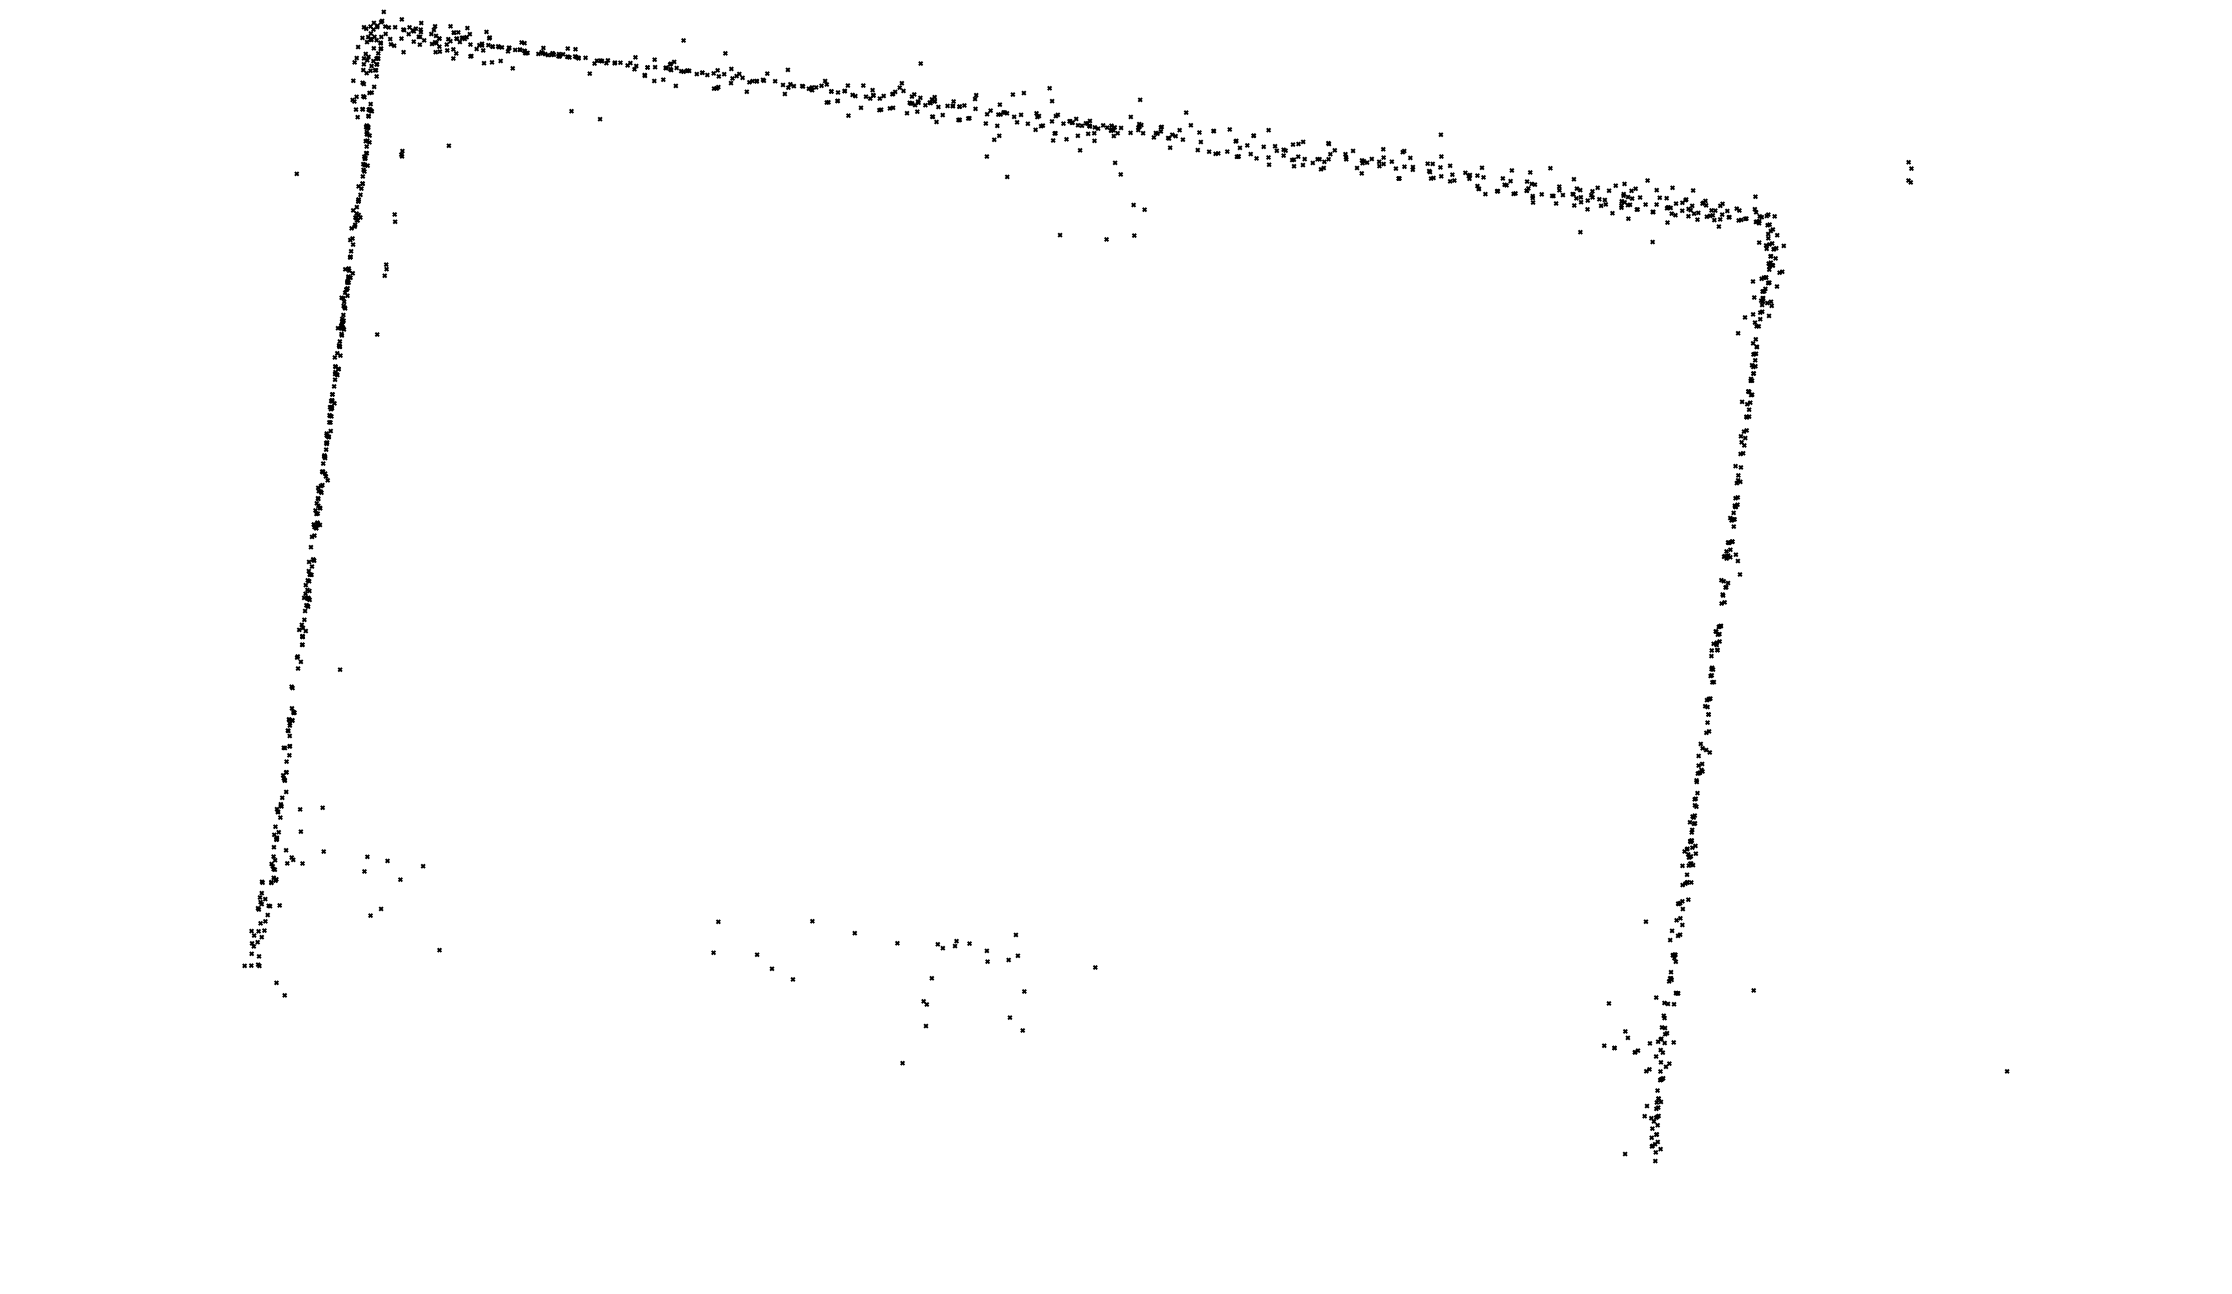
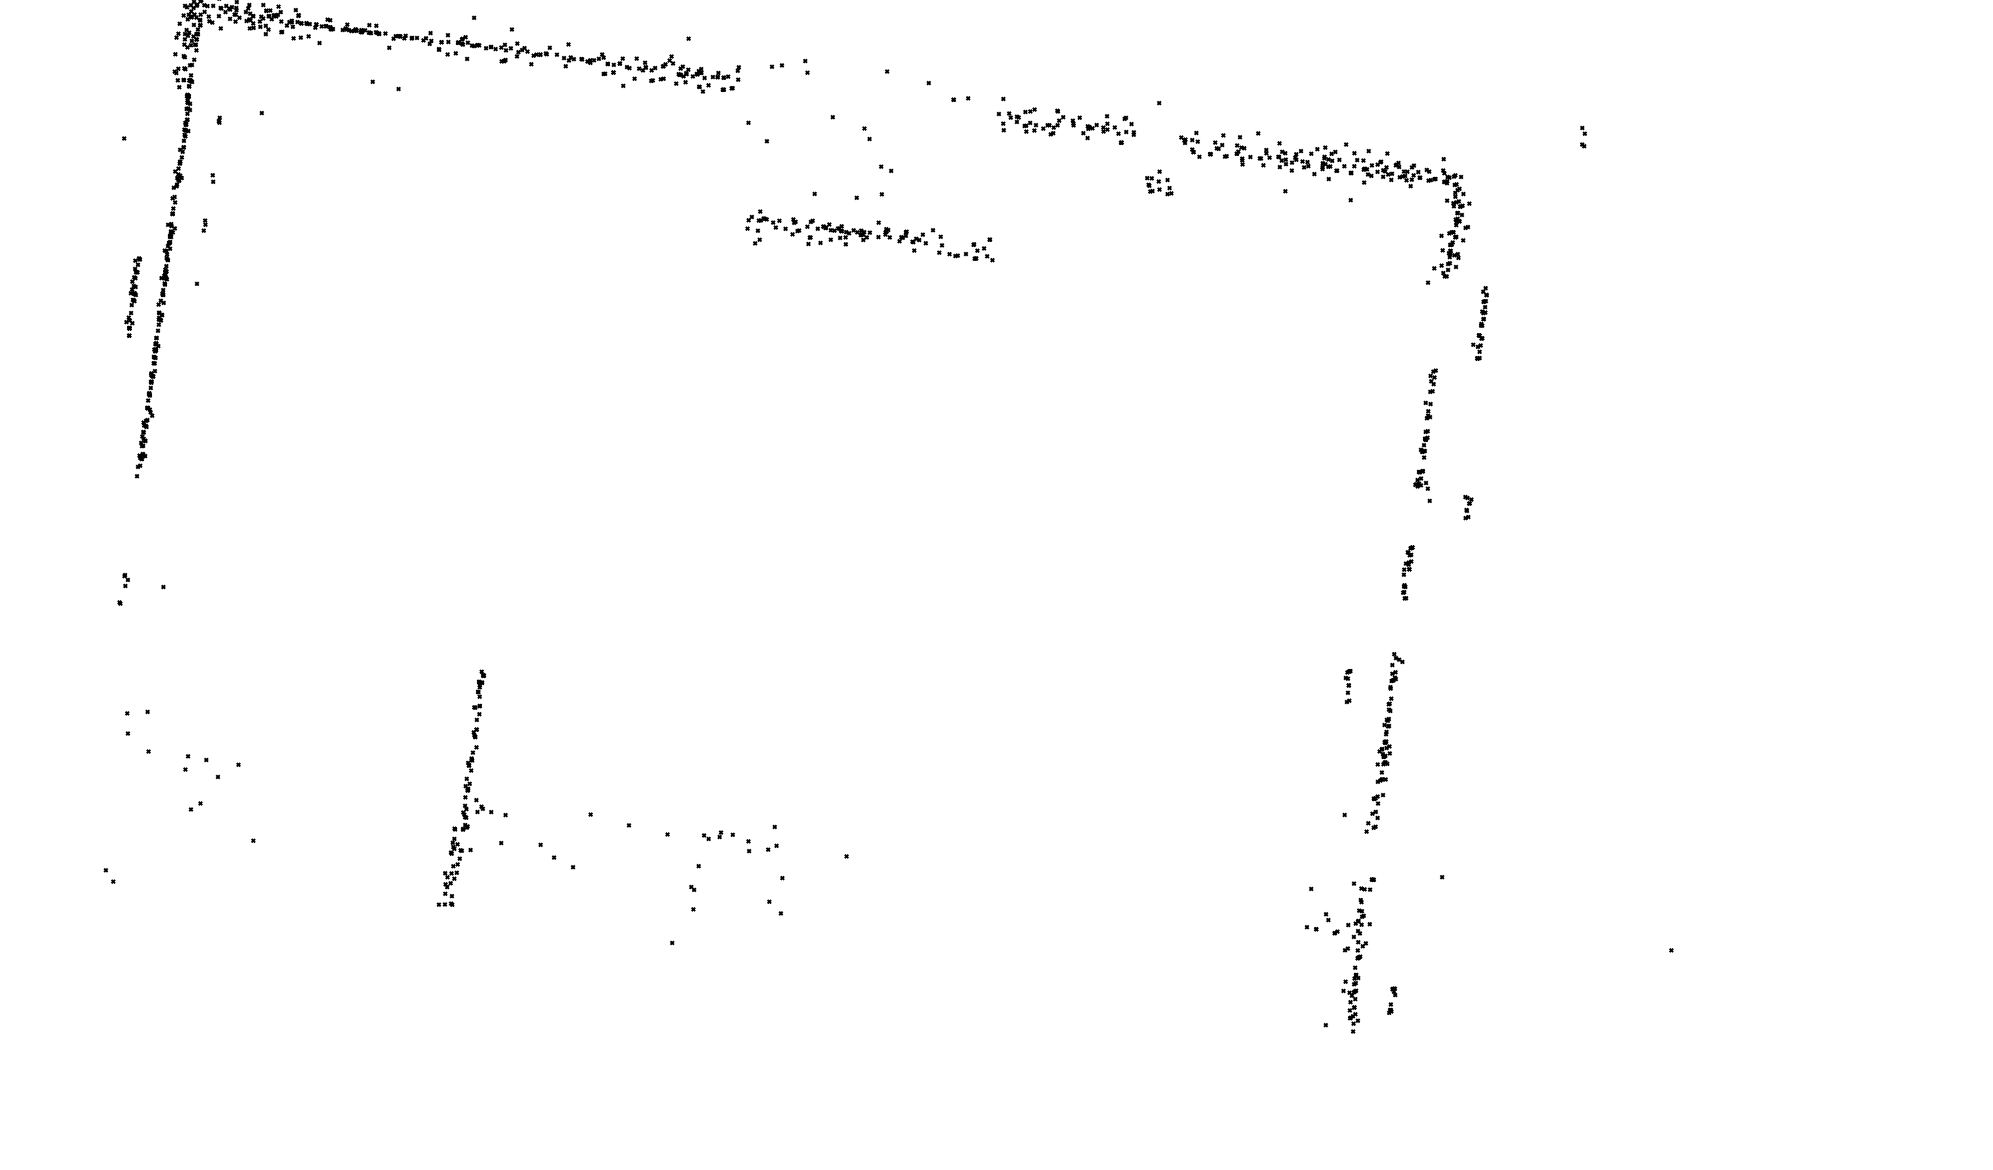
part: (1120, 131) -> (869, 235), moved
part: (1440, 168) -> (1158, 182), moved
part: (1749, 378) -> (1479, 323), moved
part: (1724, 591) -> (1468, 507), moved
part: (306, 602) -> (133, 297), moved
part: (1707, 715) -> (1347, 686), moved
part: (273, 837) -> (465, 788), moved
part: (1671, 967) -> (1391, 1000), moved

